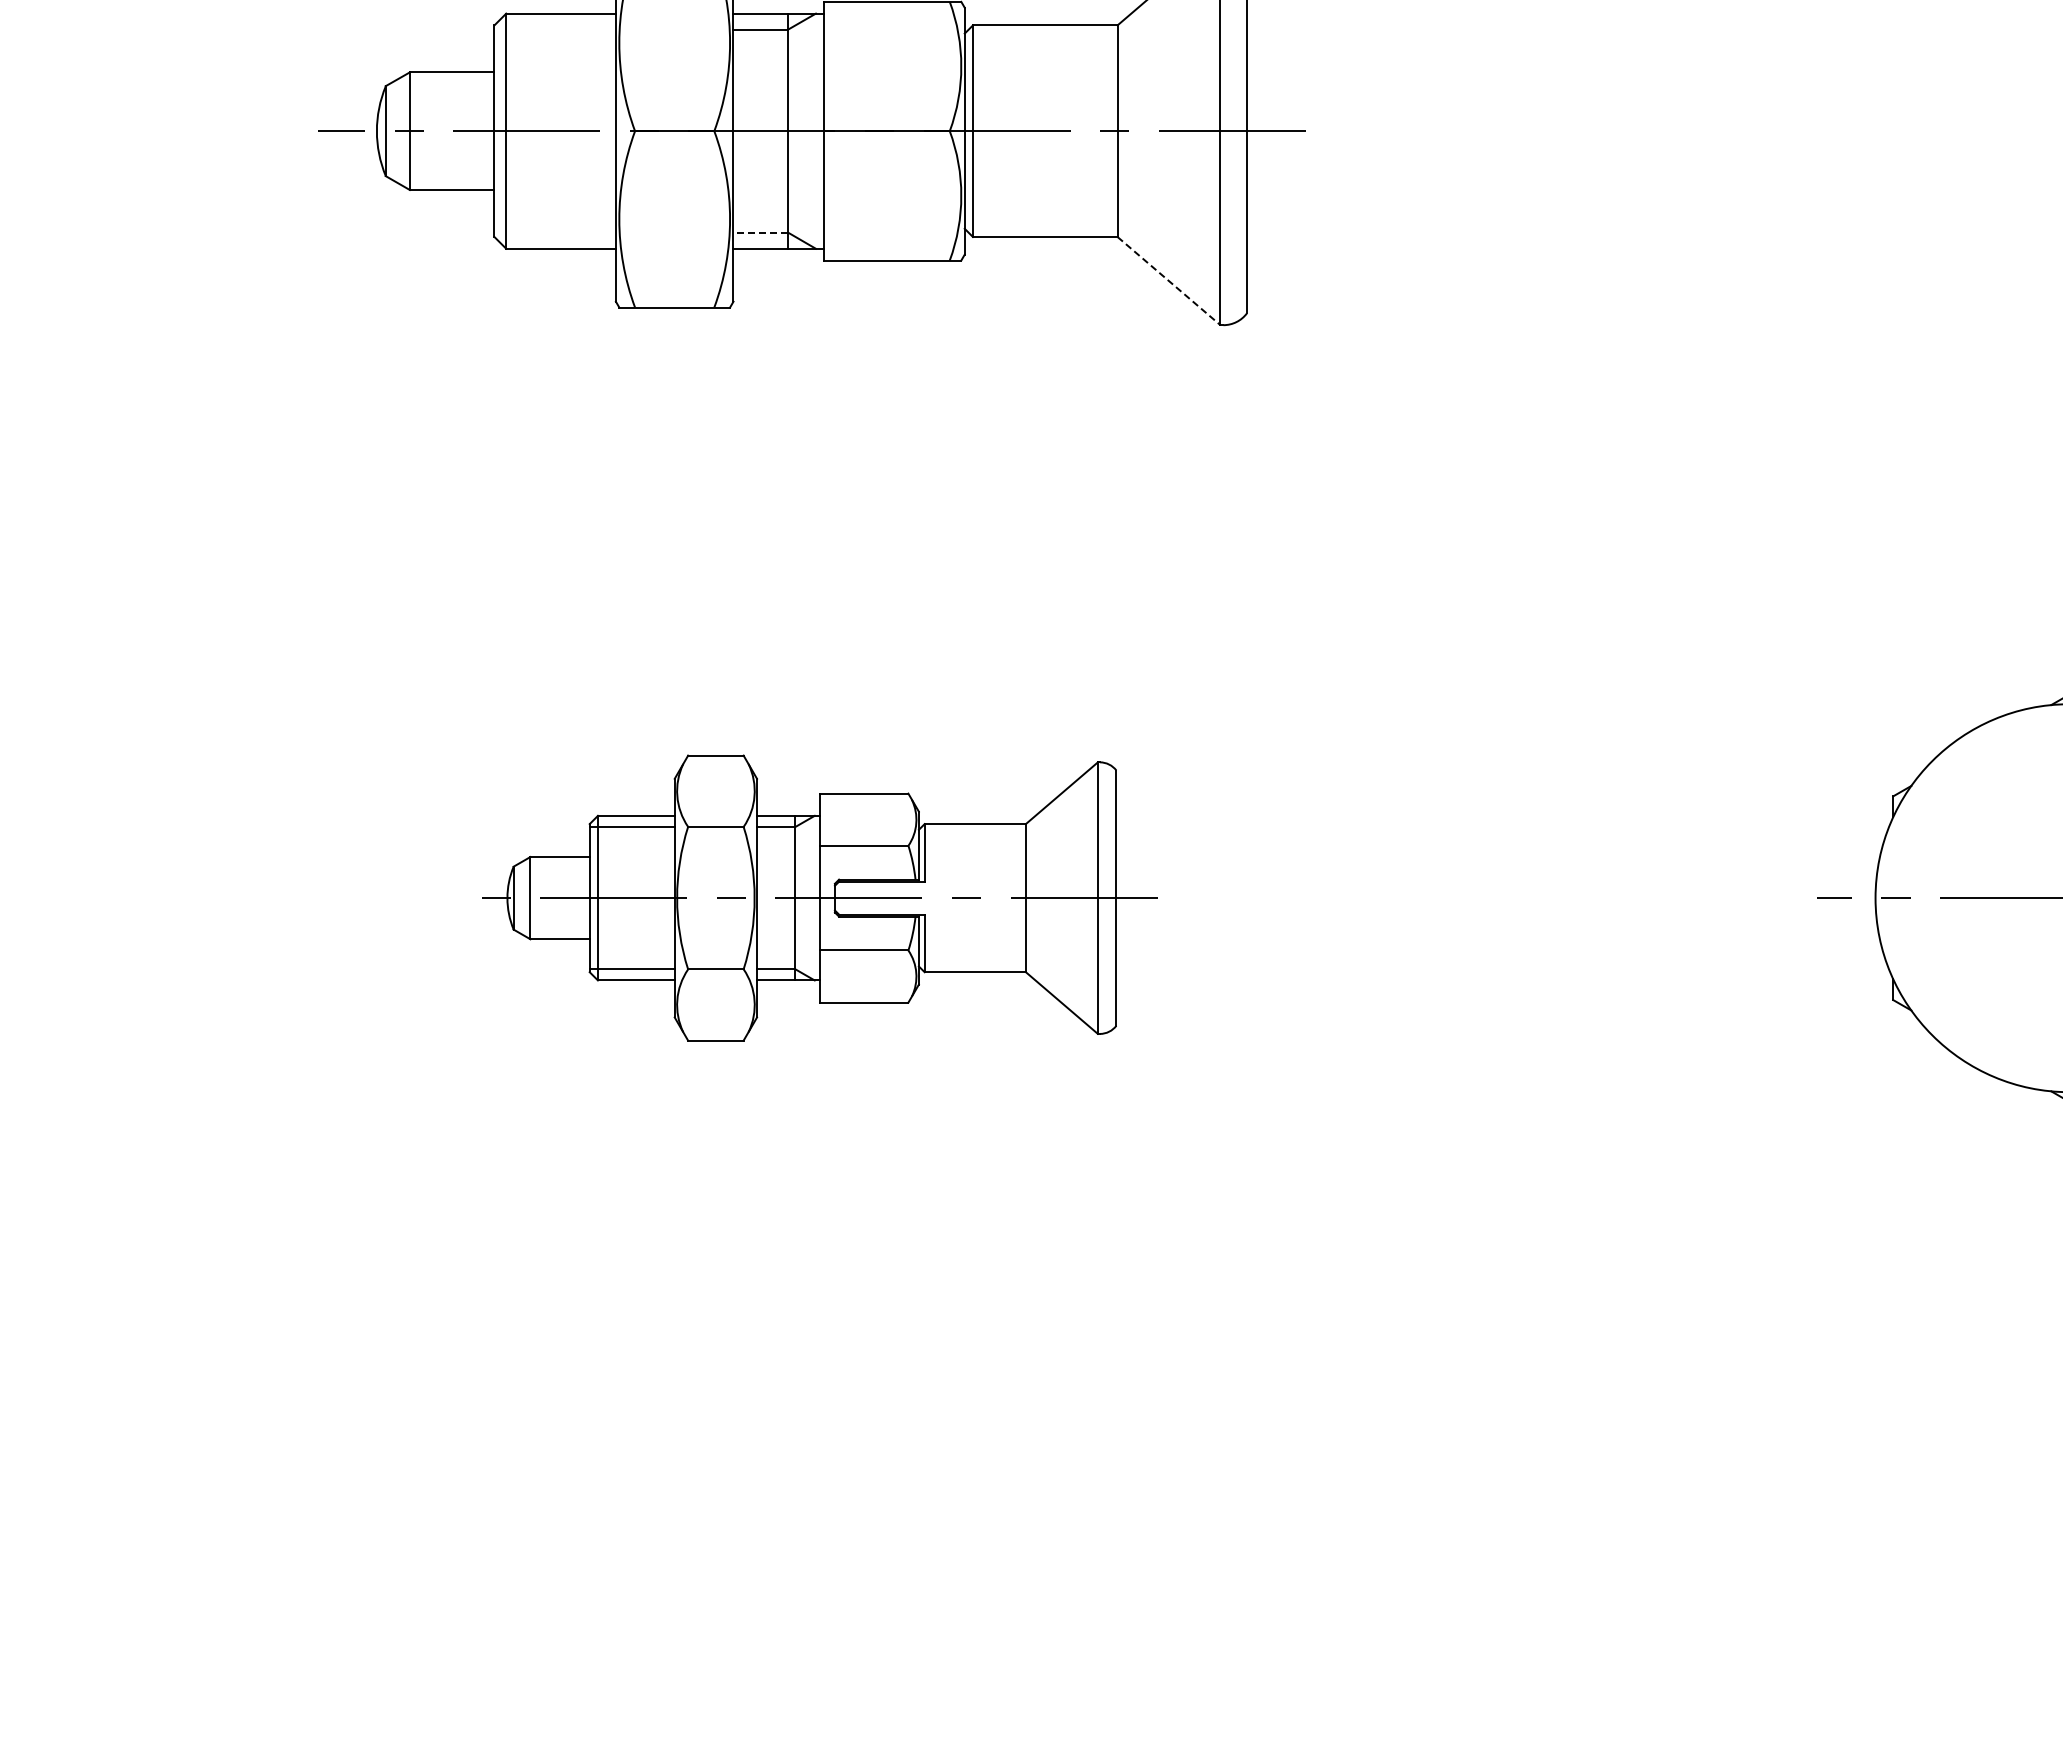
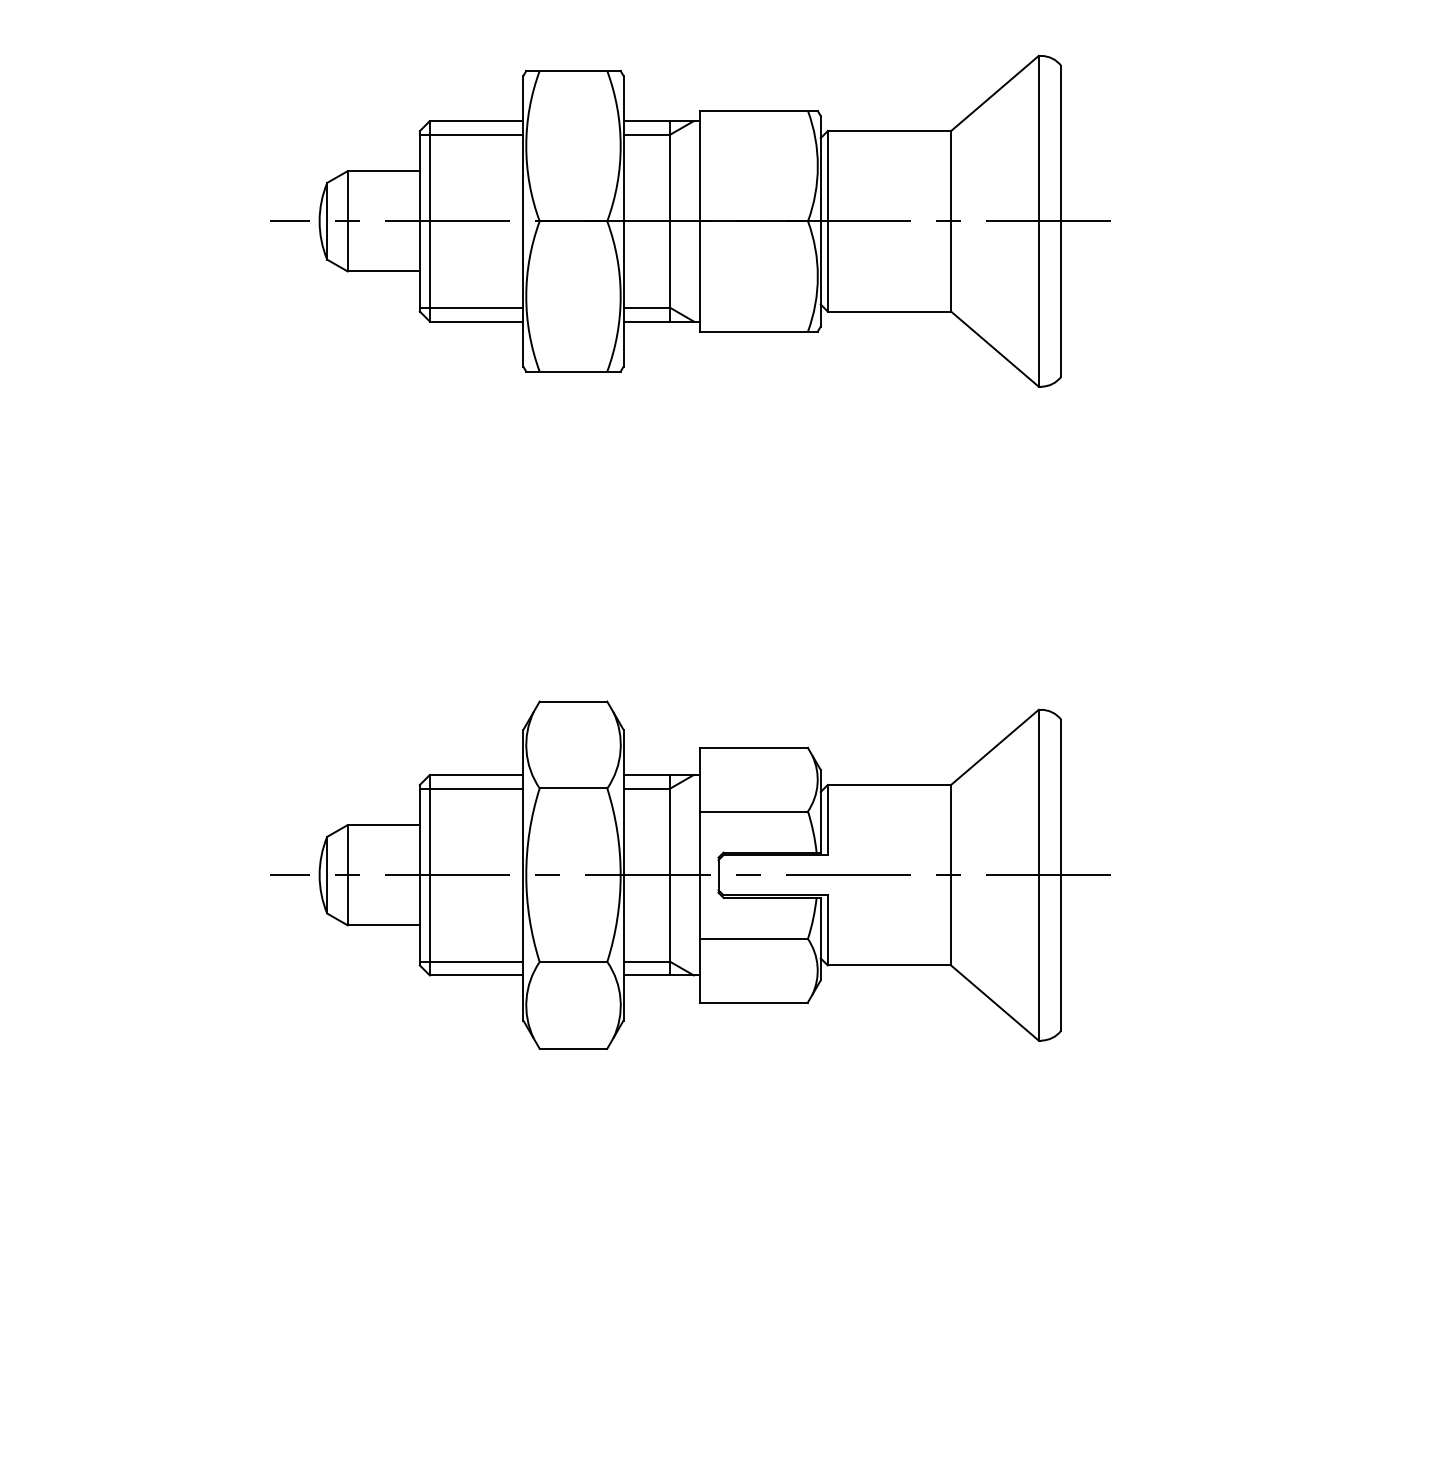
line: (554, 29) -> (471, 134), added
line: (554, 232) -> (471, 307), added
line: (760, 232) -> (646, 307), dashed -> solid
line: (1169, 281) -> (995, 349), dashed -> solid
part: (811, 897) -> (690, 874), size x1.43

